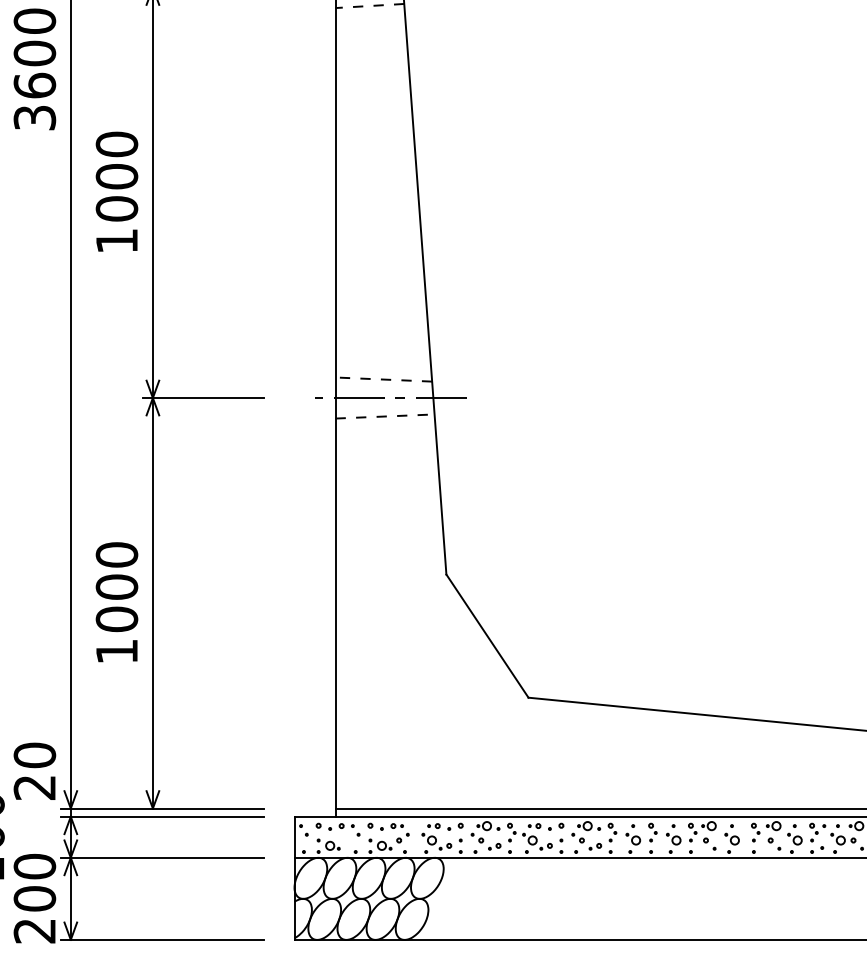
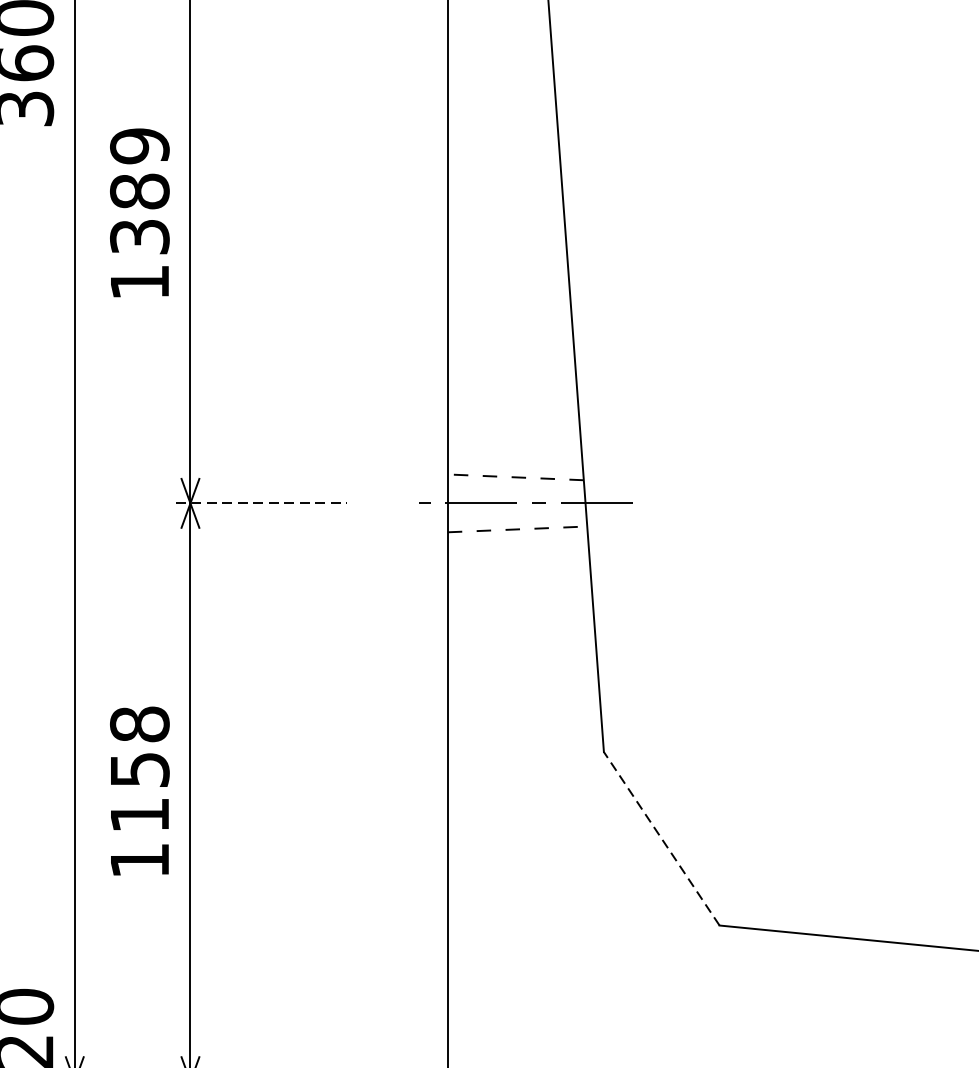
text: (116, 176) -> (139, 191), 1000 -> 1389
line: (203, 398) -> (261, 504), solid -> dashed
text: (116, 587) -> (139, 770), 1000 -> 1158
line: (487, 635) -> (661, 837), solid -> dashed

